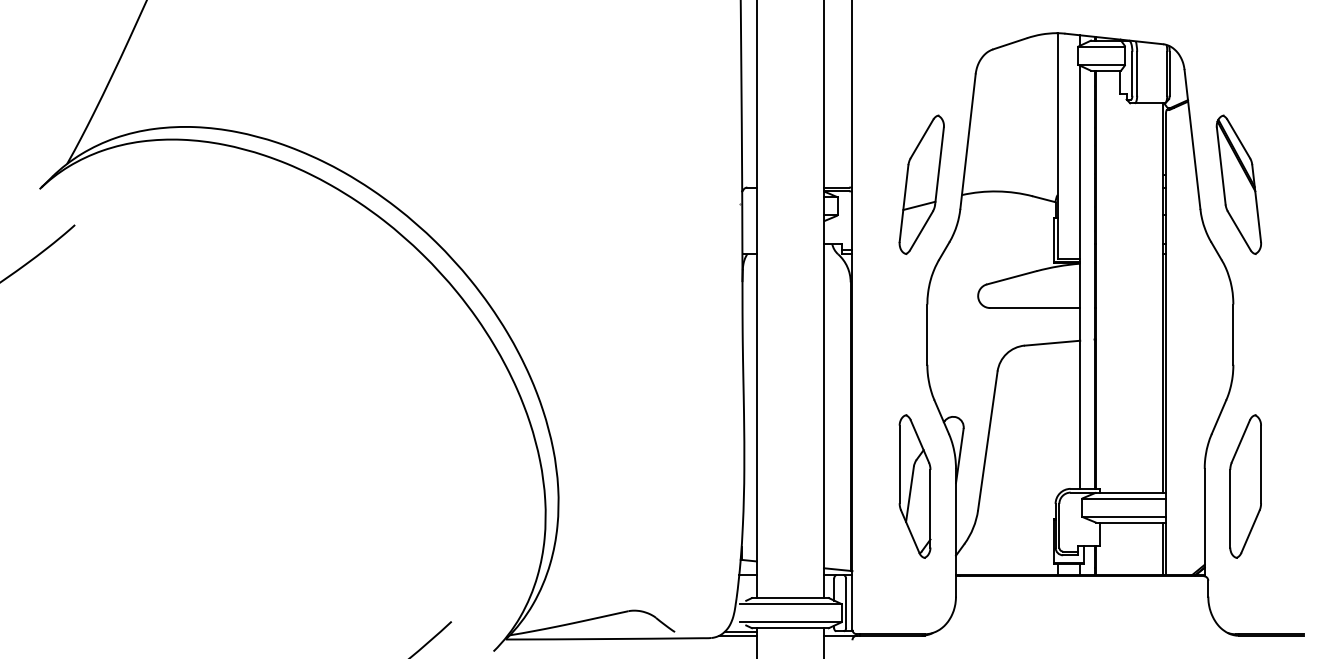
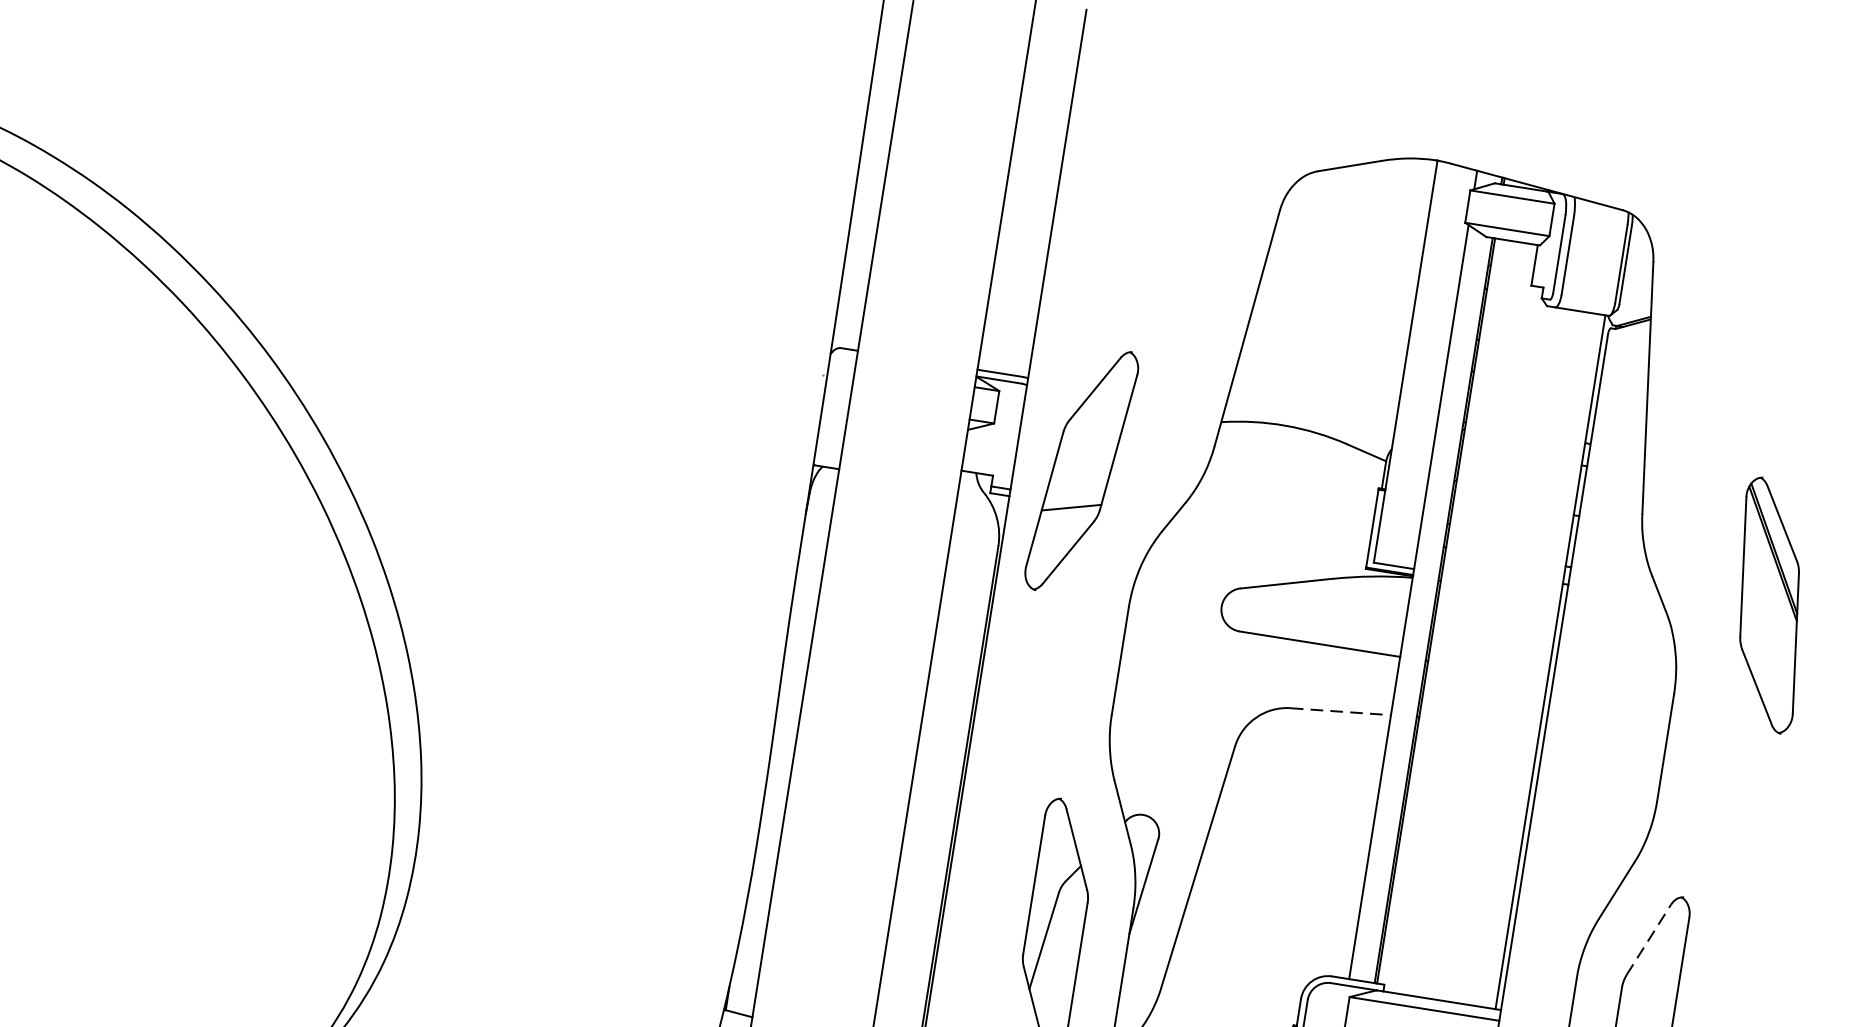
part: (921, 184) -> (1081, 470), moved
part: (1238, 184) -> (1768, 604), moved
line: (1052, 343) -> (1340, 712), solid -> dashed
line: (1240, 441) -> (1648, 939), solid -> dashed

